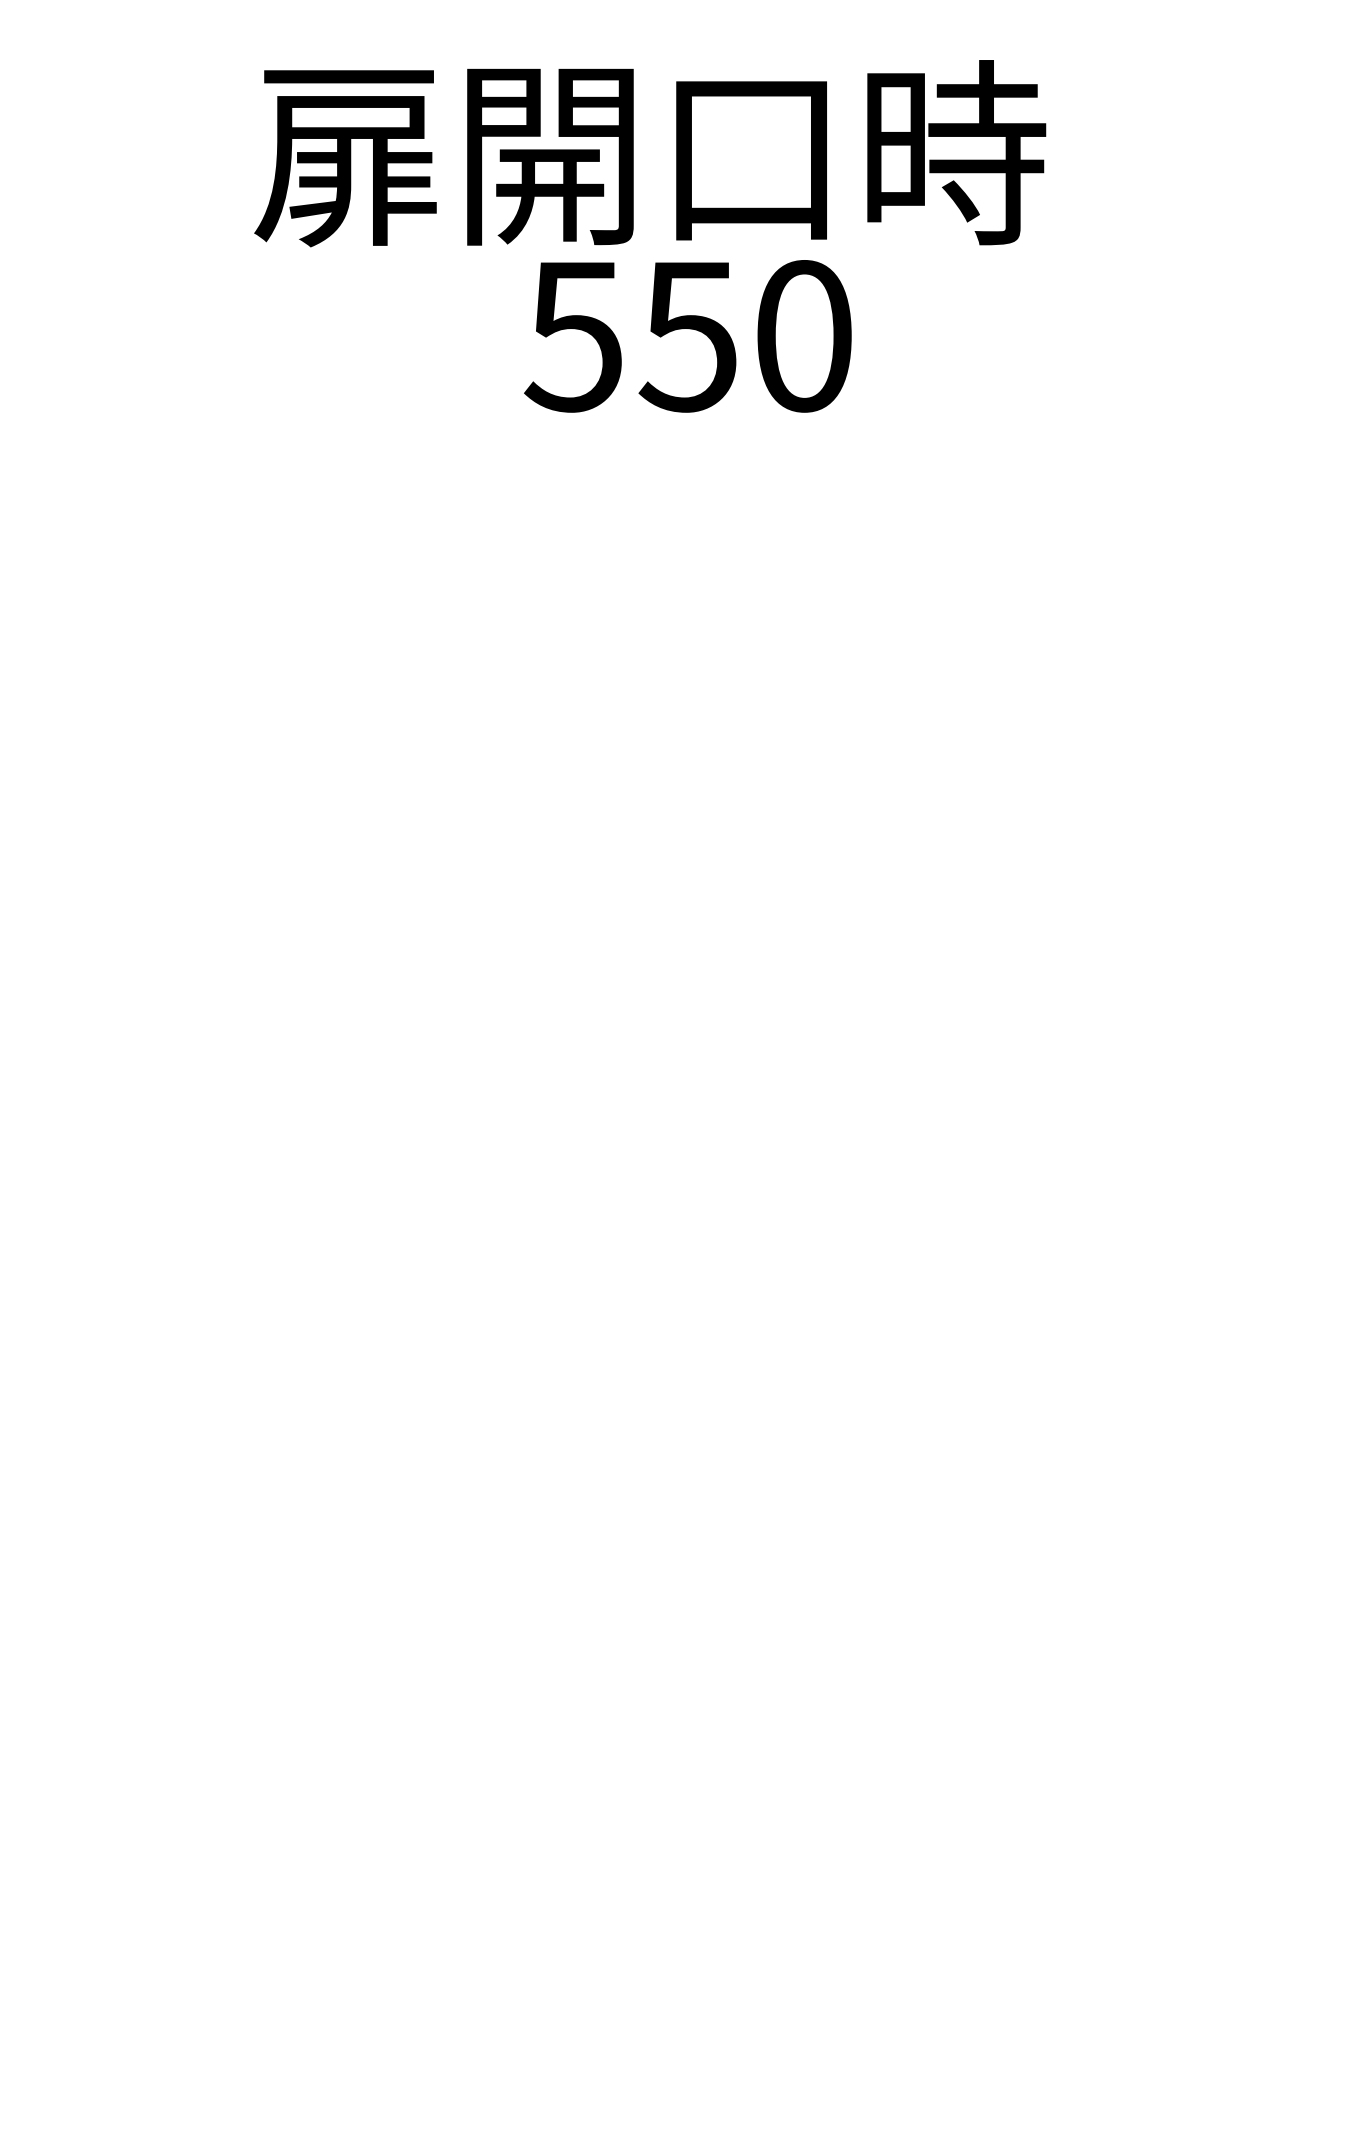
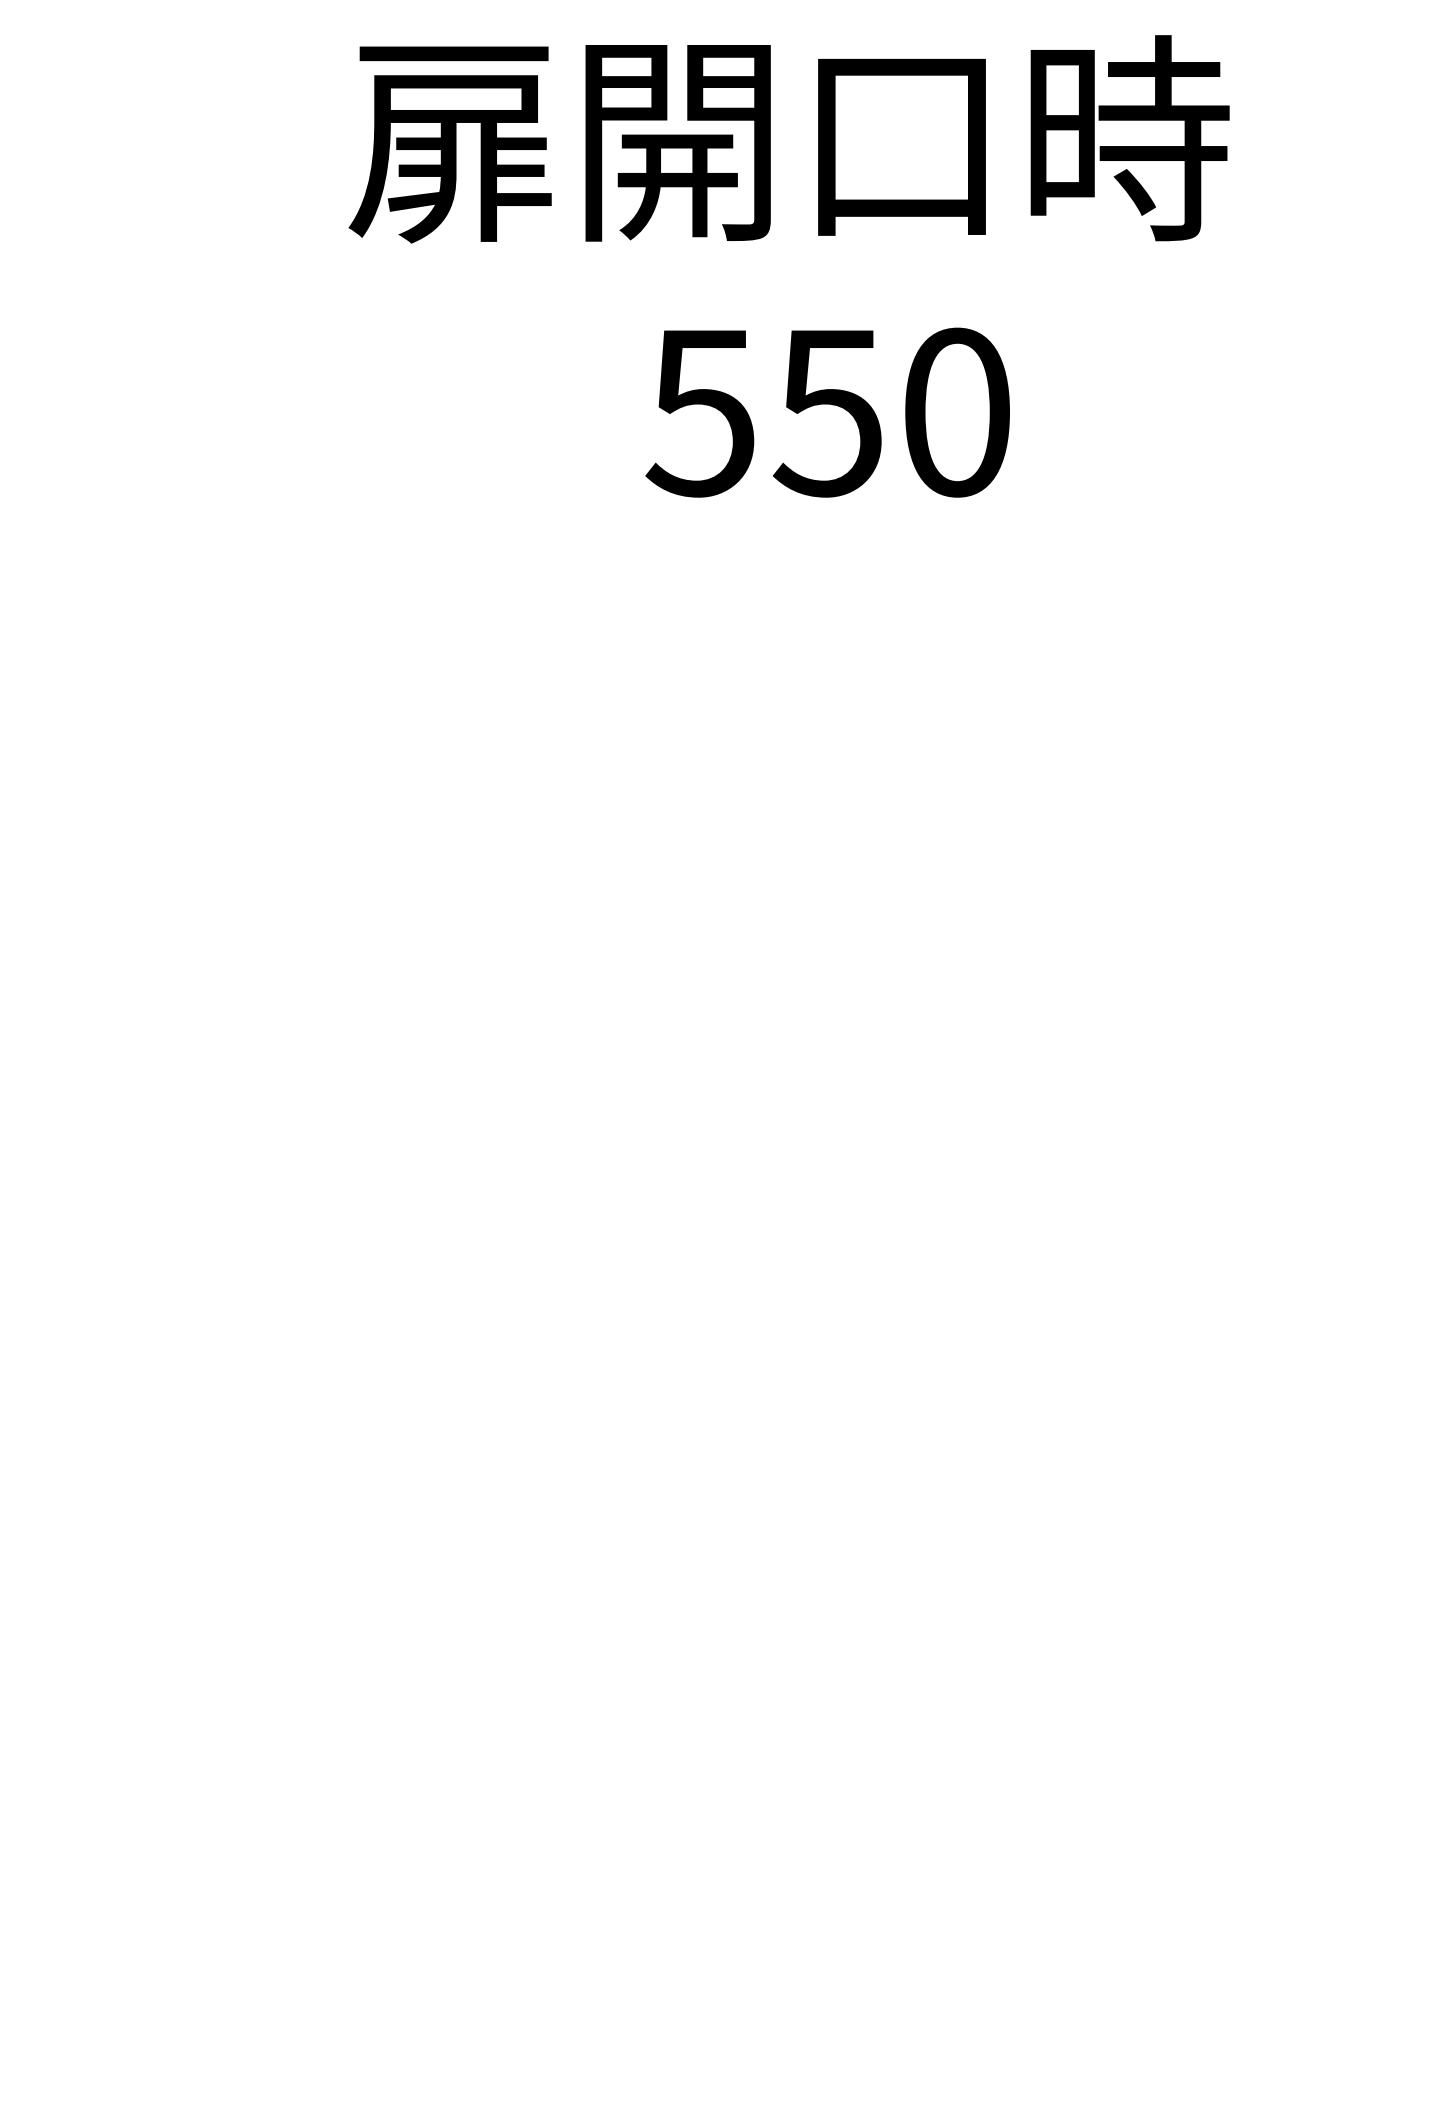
text: (687, 336) -> (827, 412), moved

